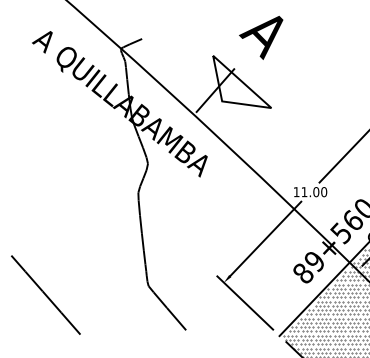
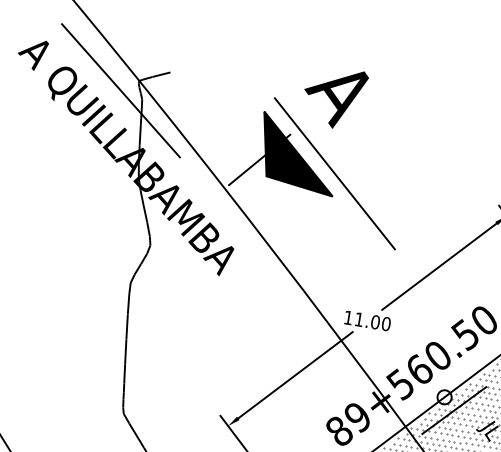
line: (108, 57) -> (120, 90), added
fill: (242, 81) -> (298, 153), added
line: (270, 91) -> (335, 173), added

